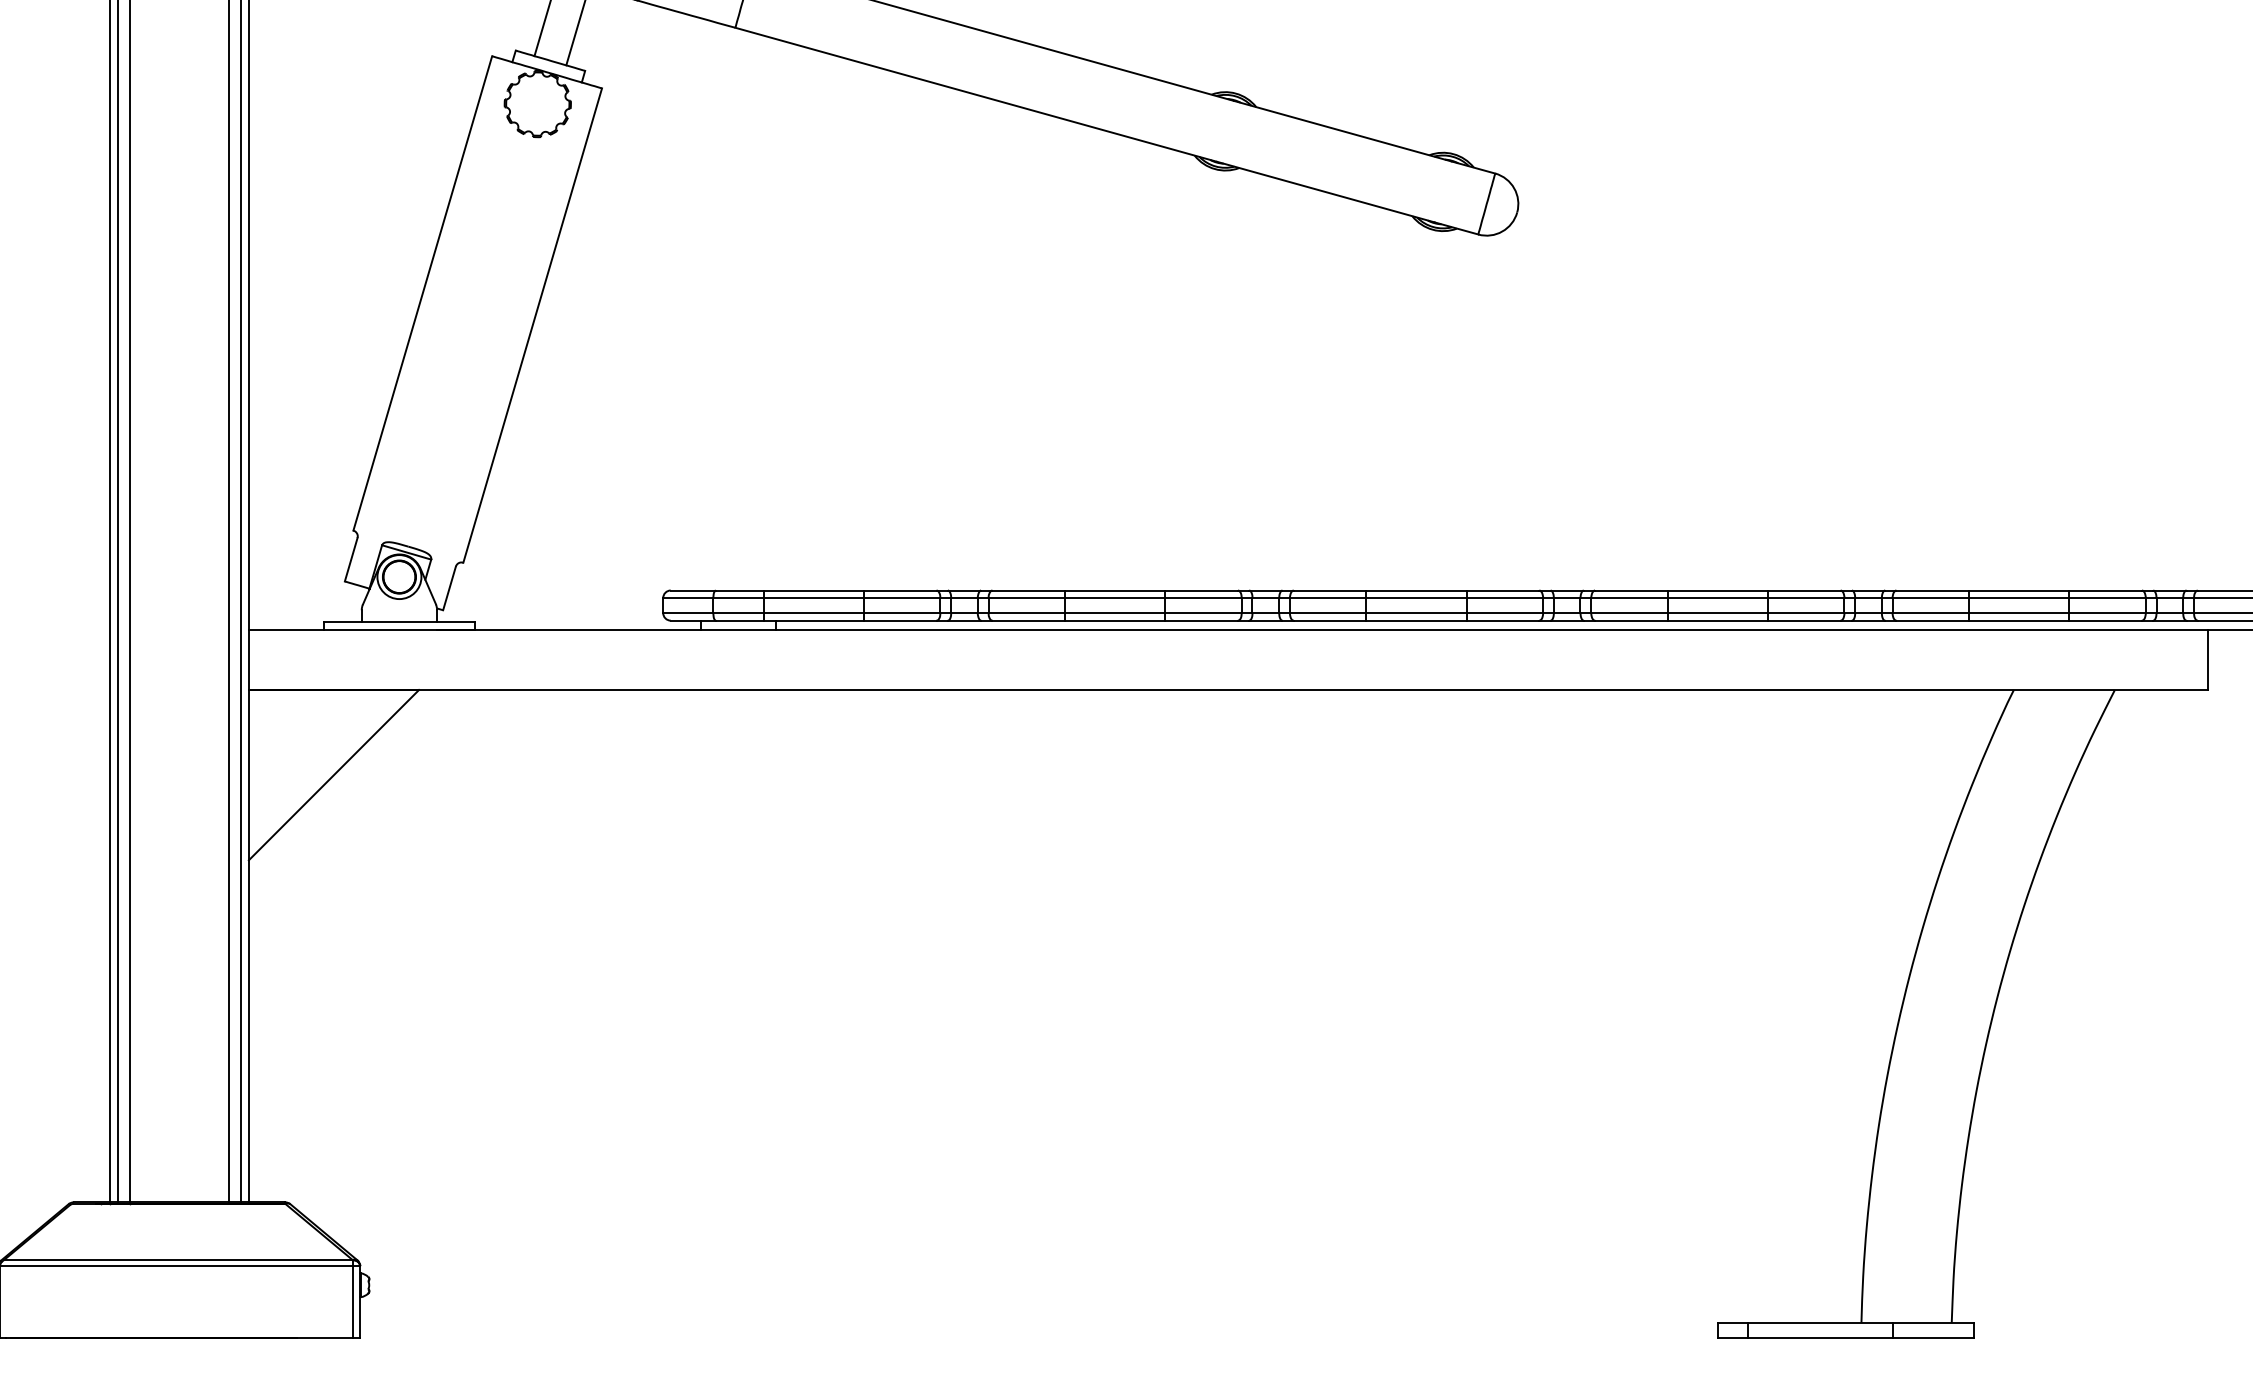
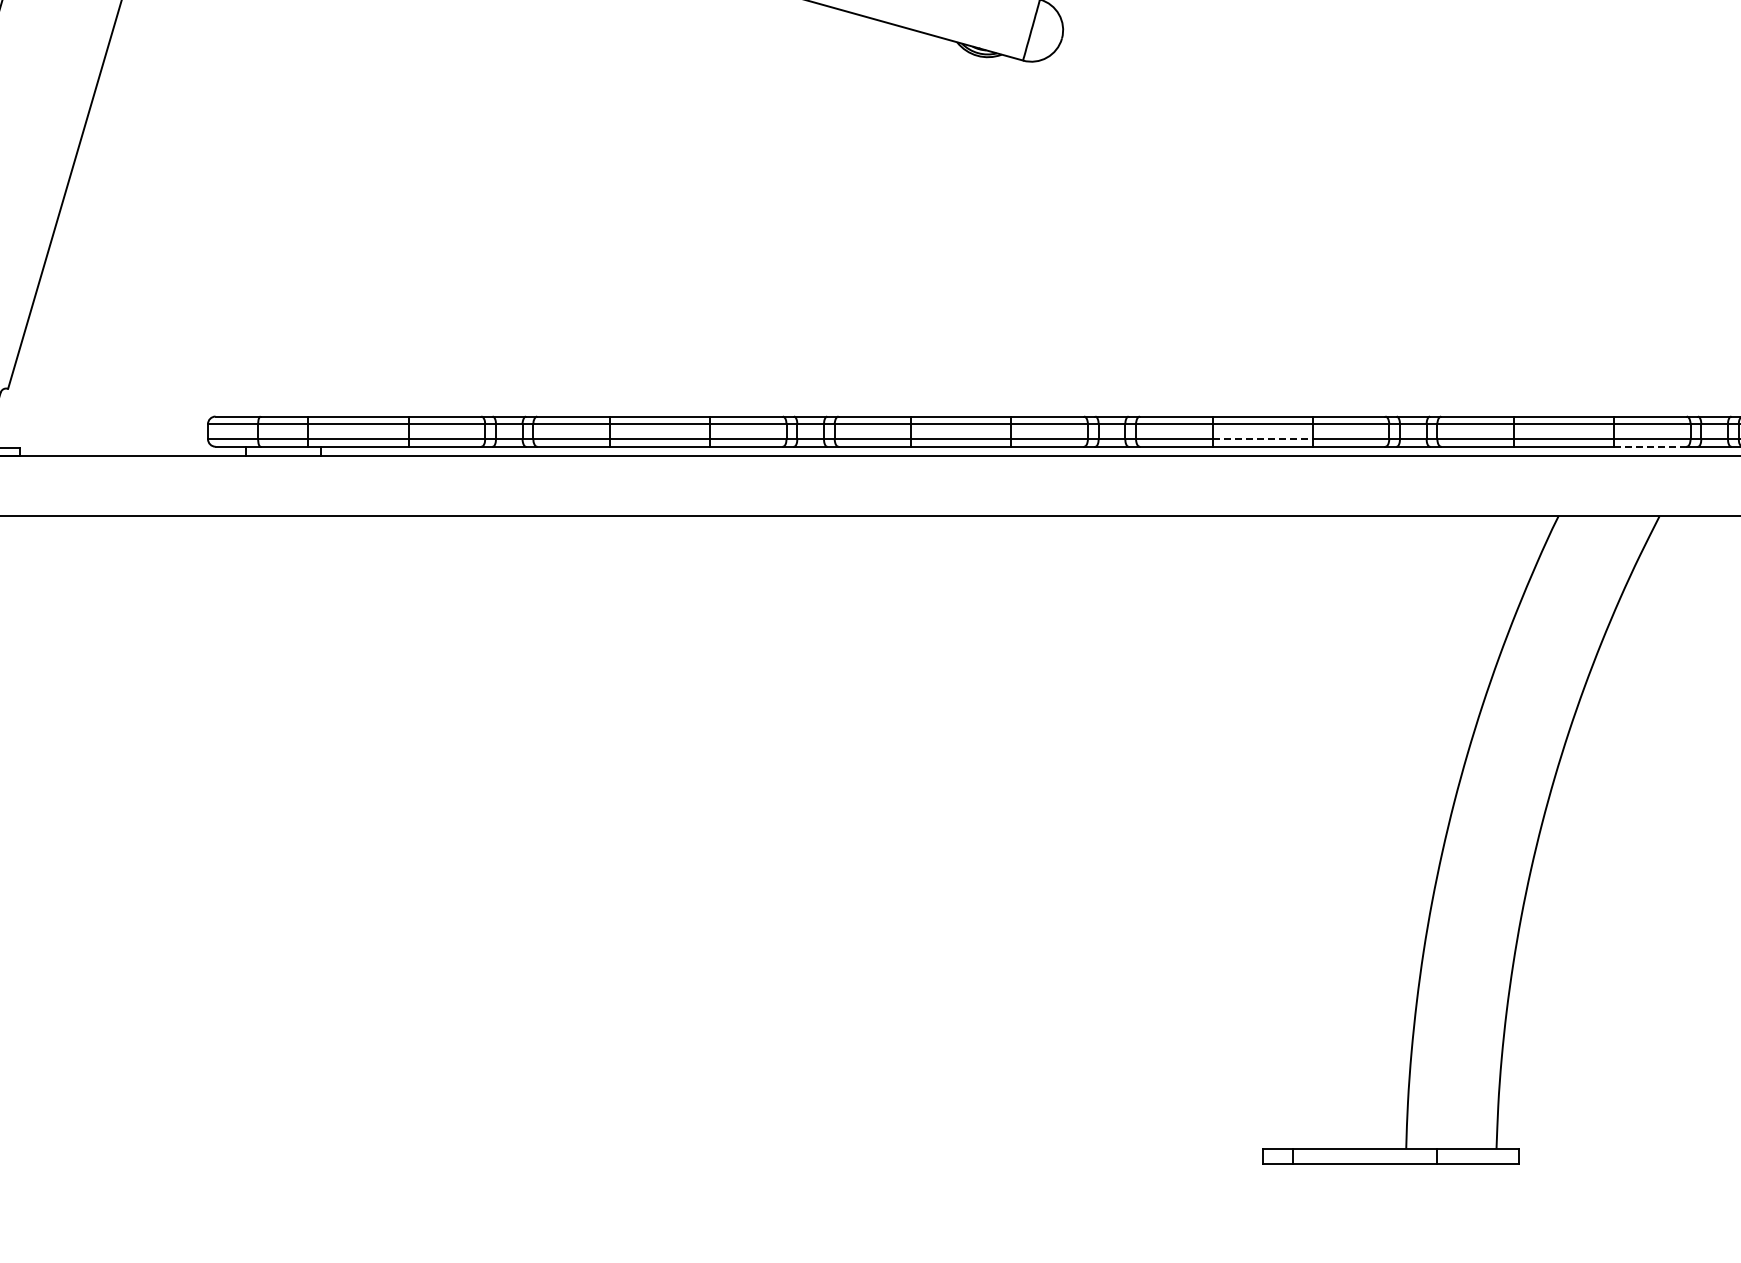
line: (1718, 613) -> (1263, 439), solid -> dashed
line: (2105, 620) -> (1650, 446), solid -> dashed

